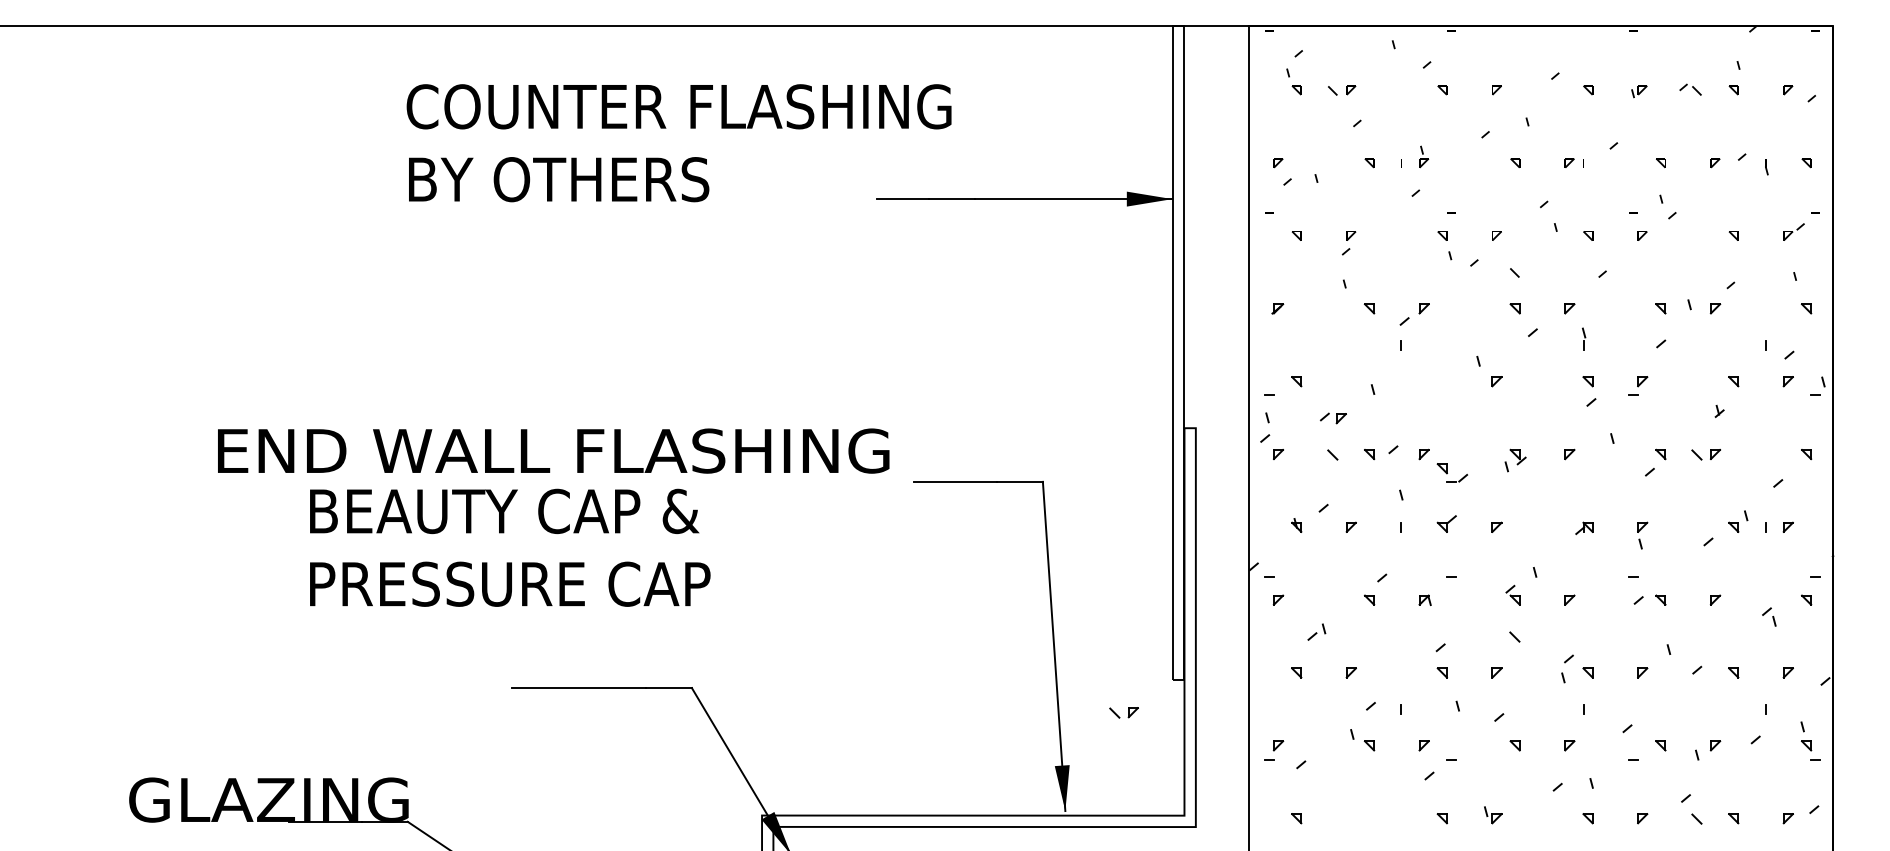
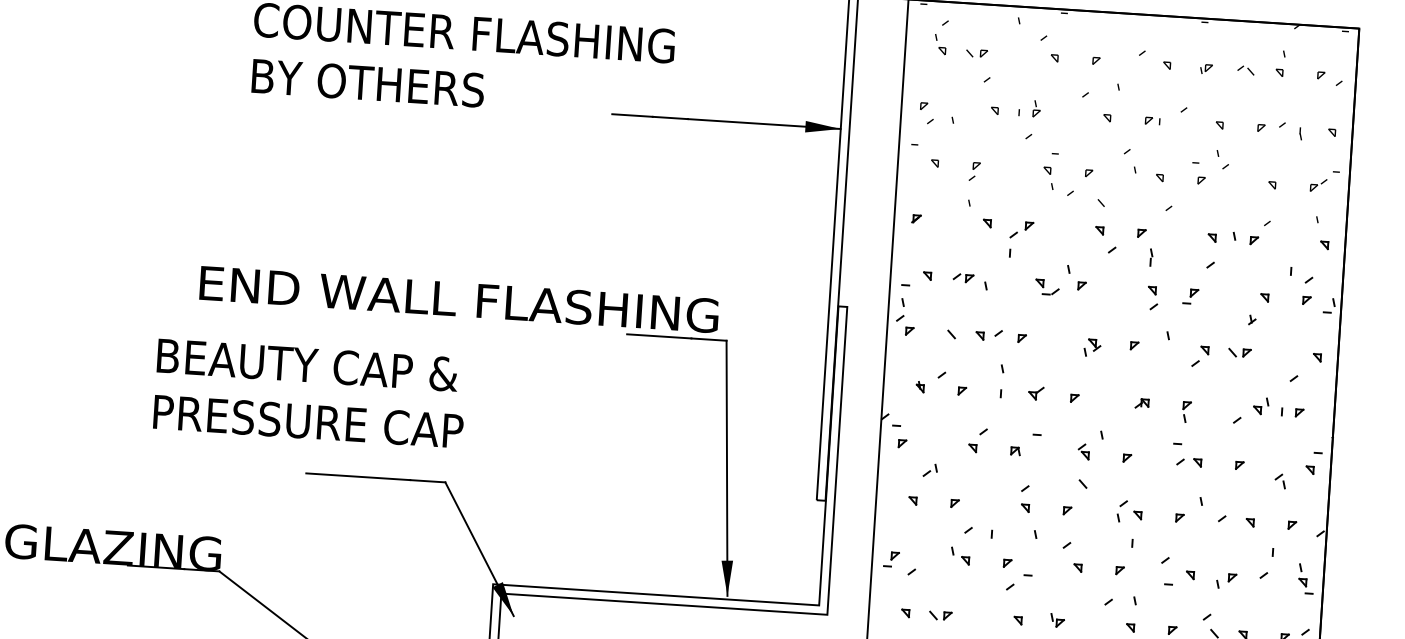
part: (1333, 418) -> (963, 278), moved
text: (553, 450) -> (459, 299), moved
part: (1451, 472) -> (1046, 286), moved
text: (510, 547) -> (310, 393), moved
part: (1123, 712) -> (940, 615), moved

